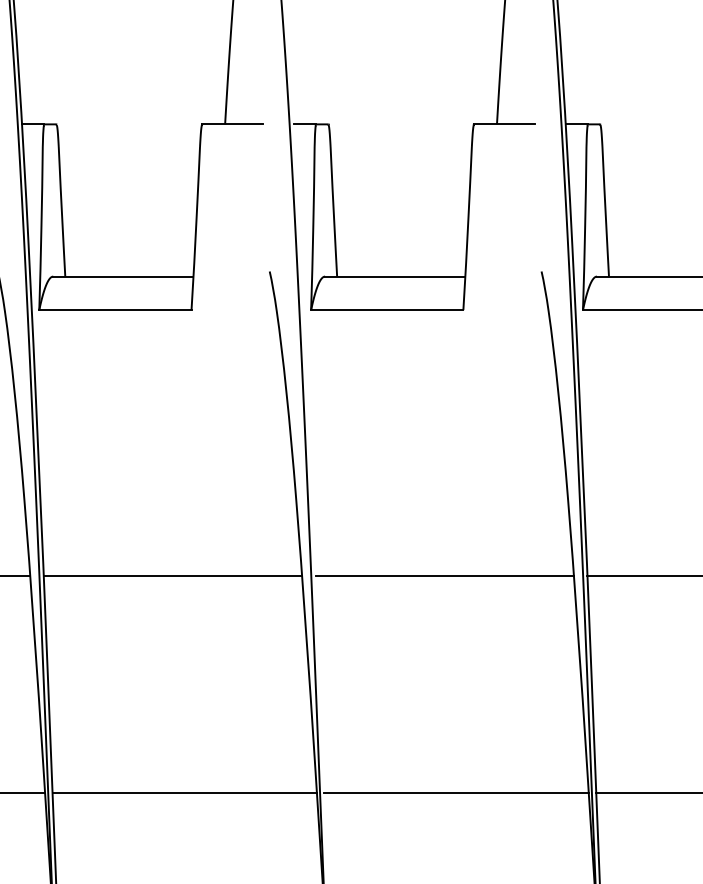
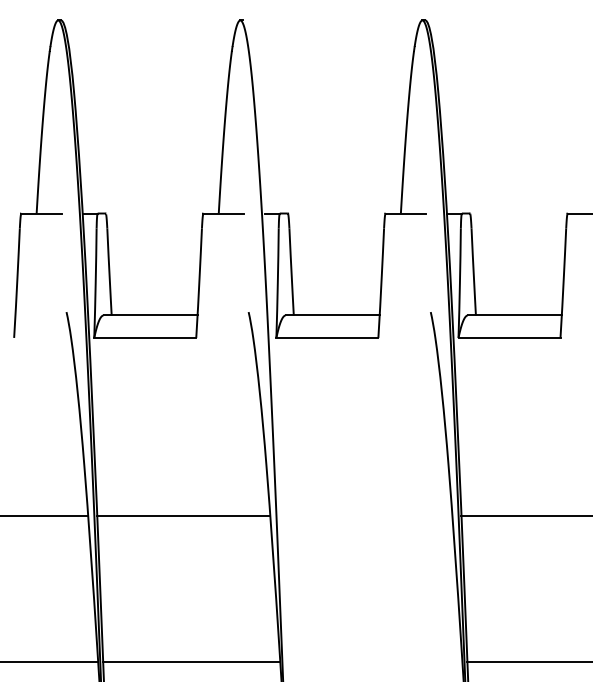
line: (444, 575) -> (365, 515), removed
line: (456, 793) -> (373, 661), removed

